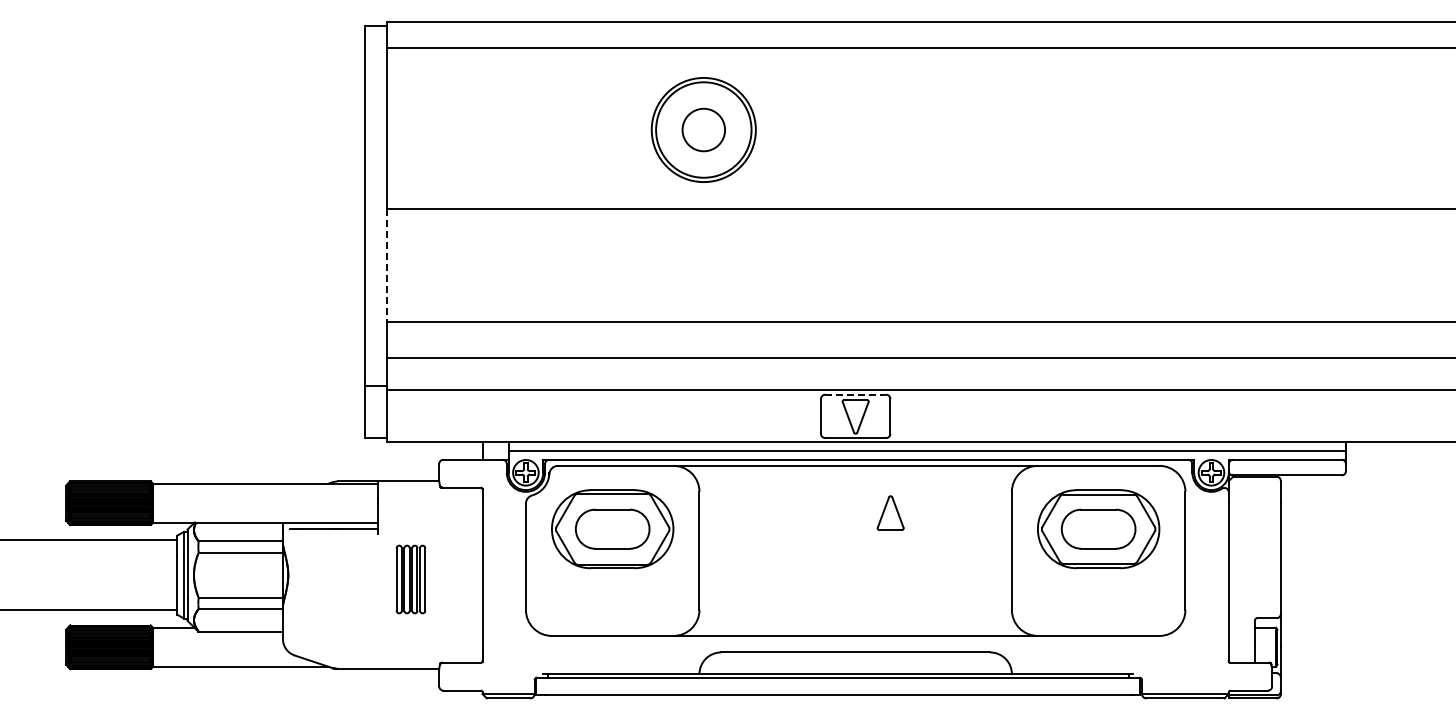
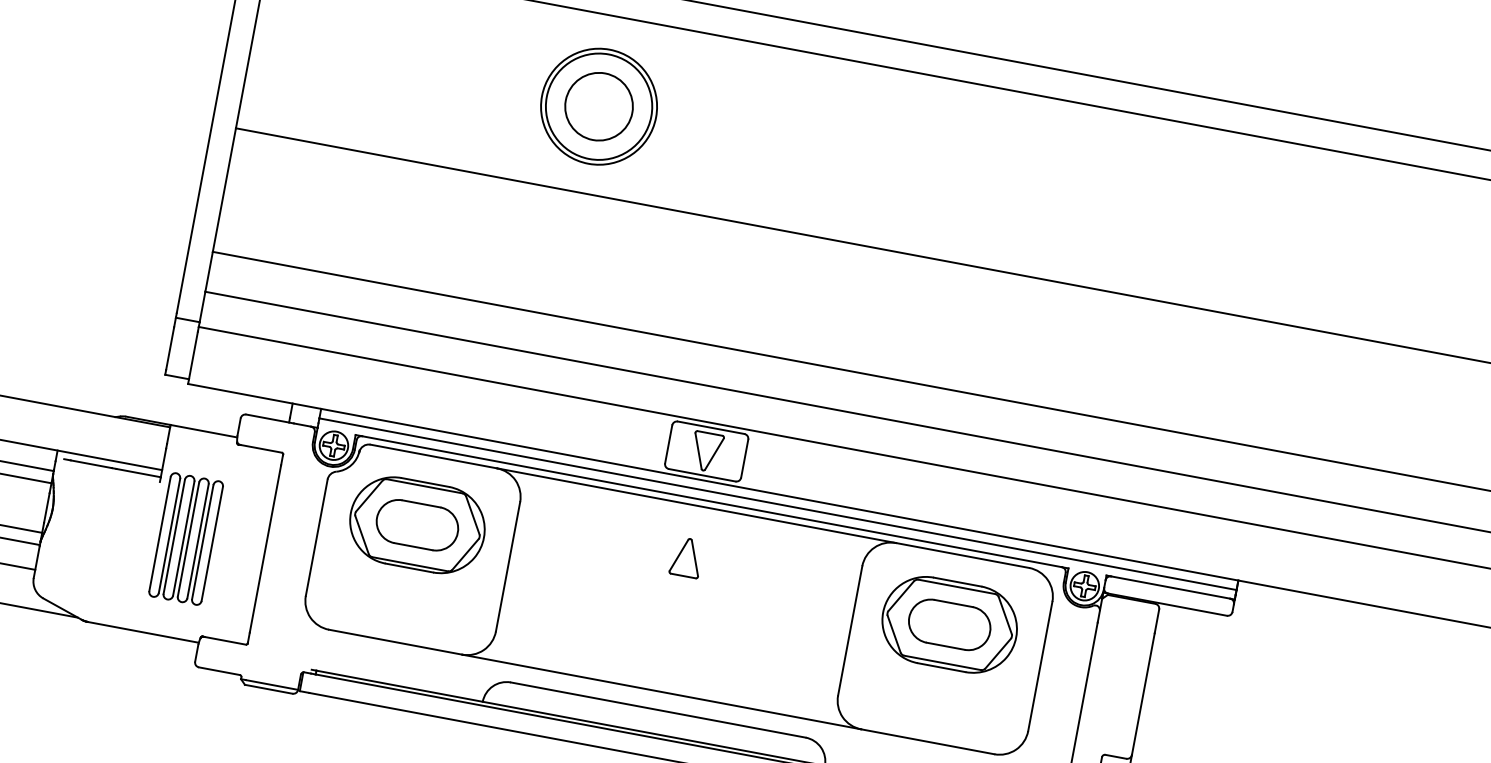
circle: (703, 129) -> (598, 106), size x1.43
line: (387, 265) -> (224, 190), dashed -> solid
line: (856, 394) -> (712, 427), dashed -> solid
part: (890, 512) -> (686, 556), moved
part: (410, 579) -> (185, 538), size x1.67

